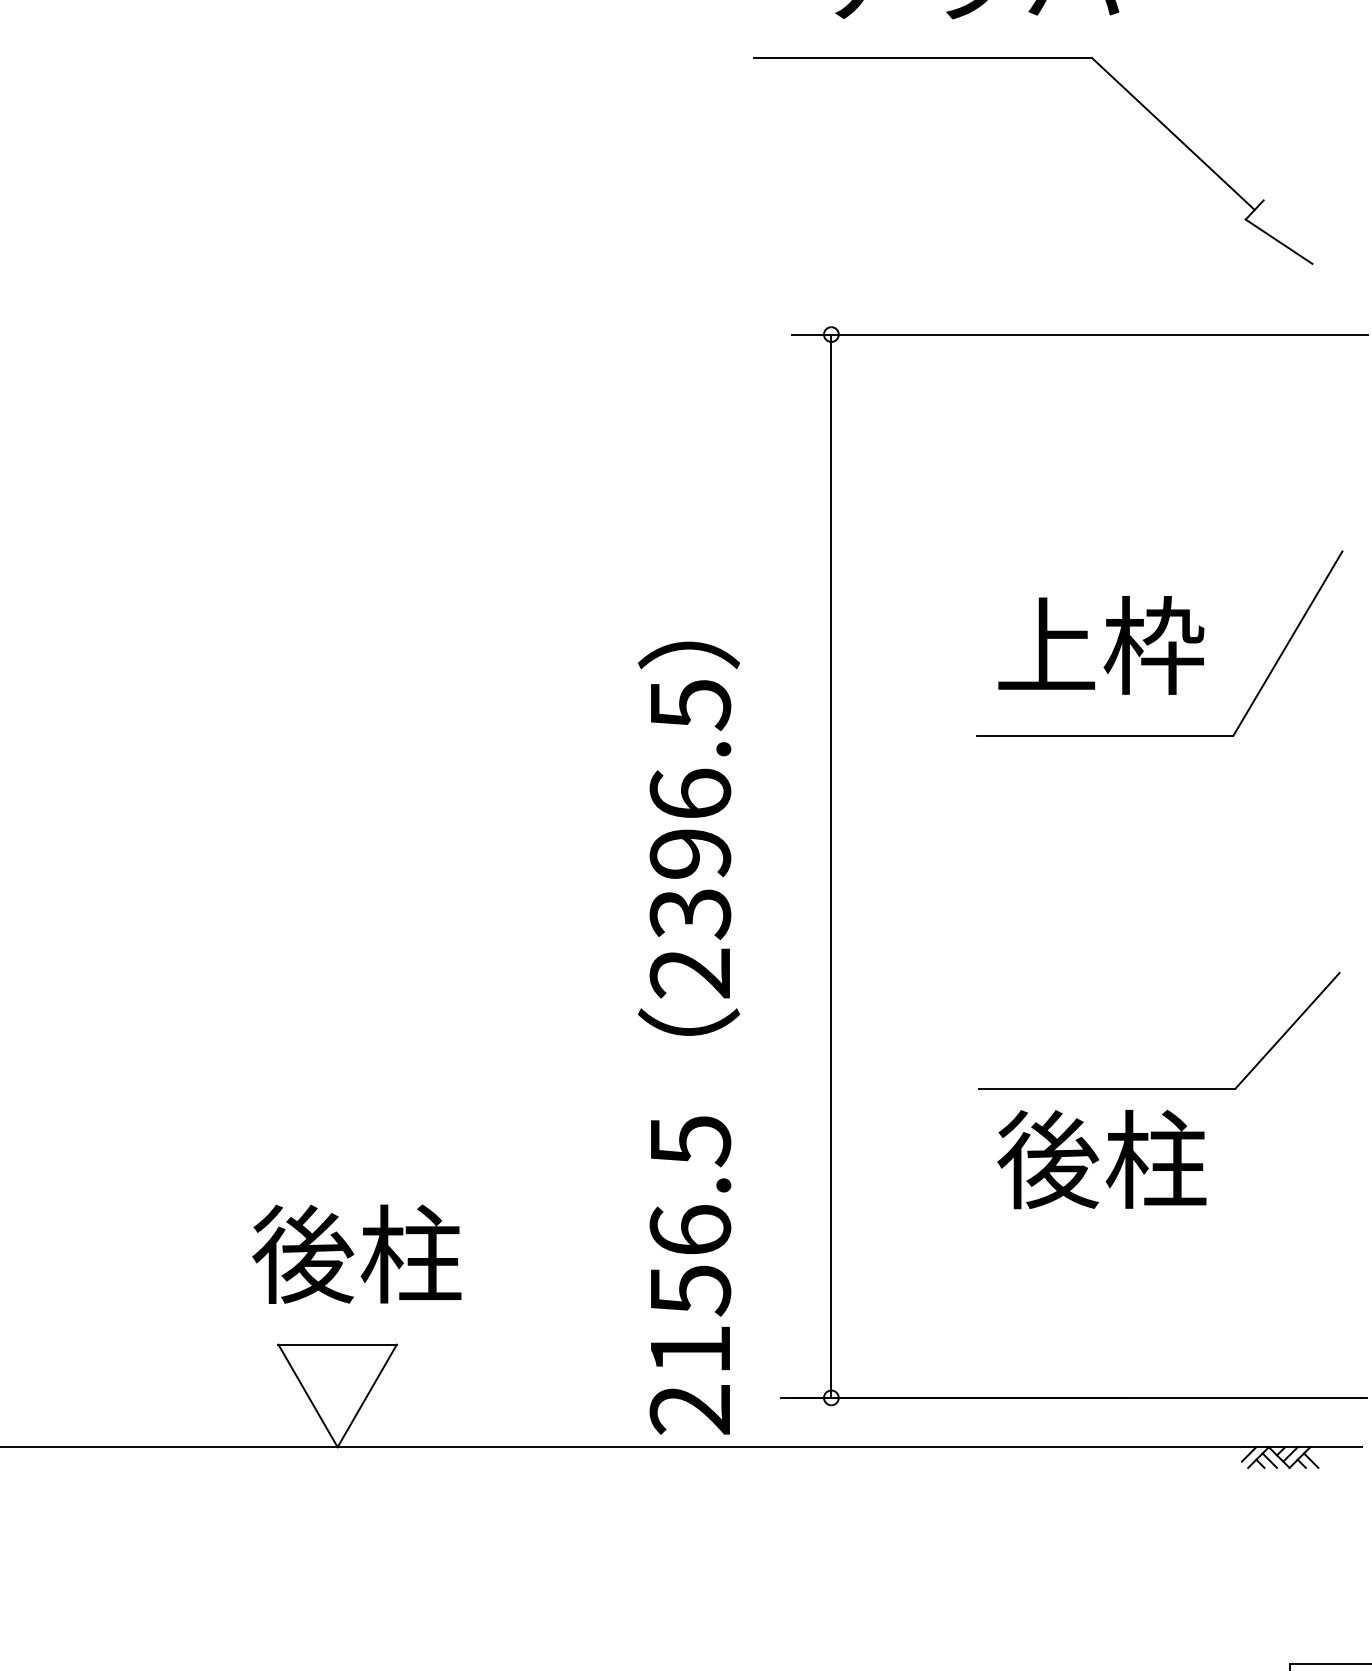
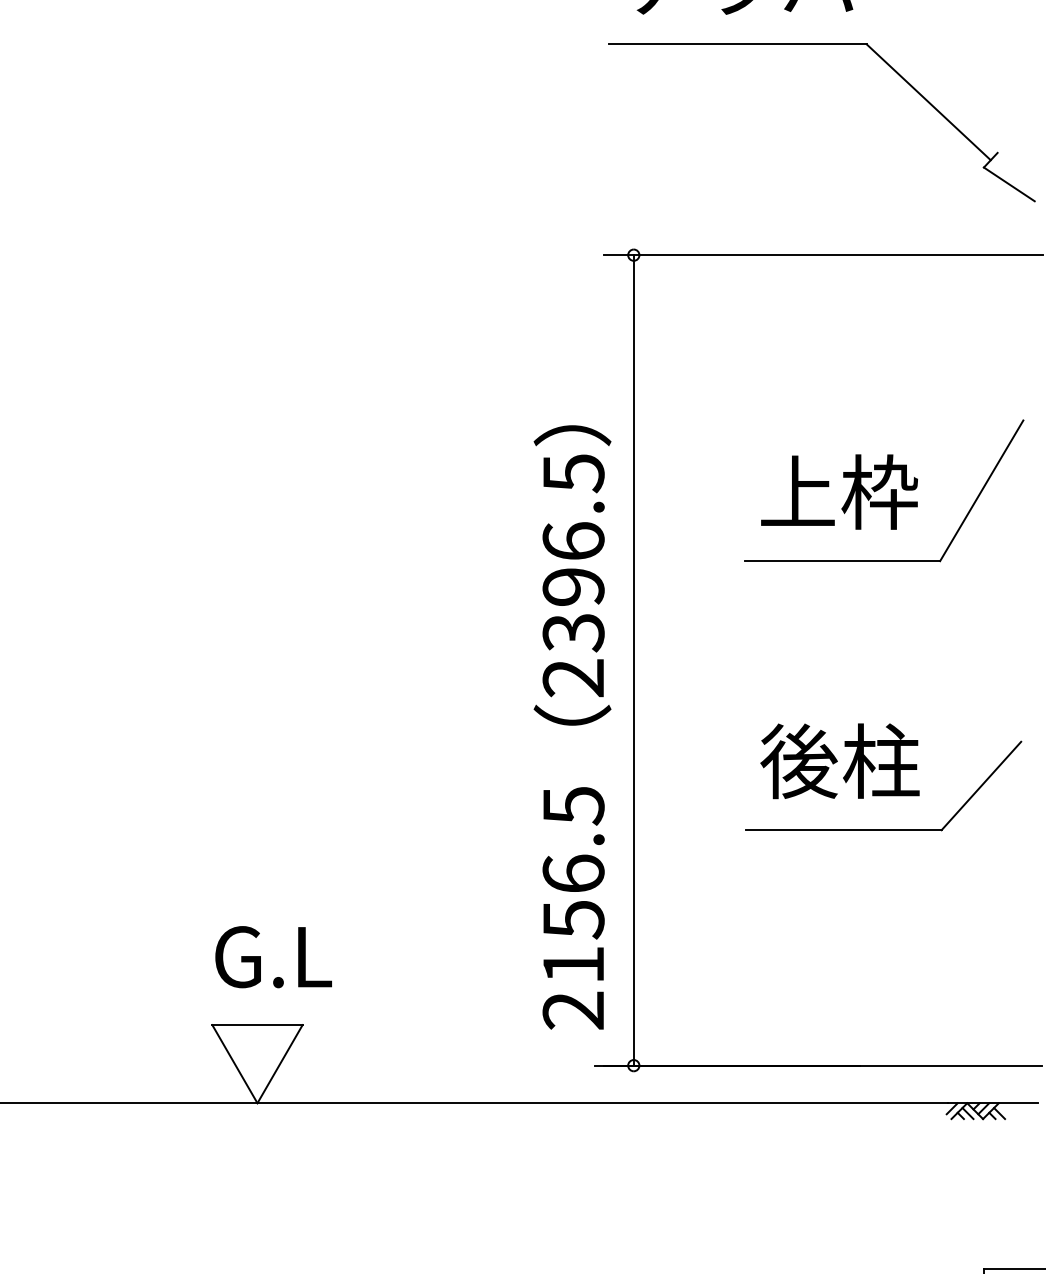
part: (1033, 58) -> (822, 44), moved
text: (688, 1037) -> (572, 726), moved
text: (1101, 1159) -> (839, 761), moved
text: (356, 1253) -> (271, 955), 後柱 -> G.L

